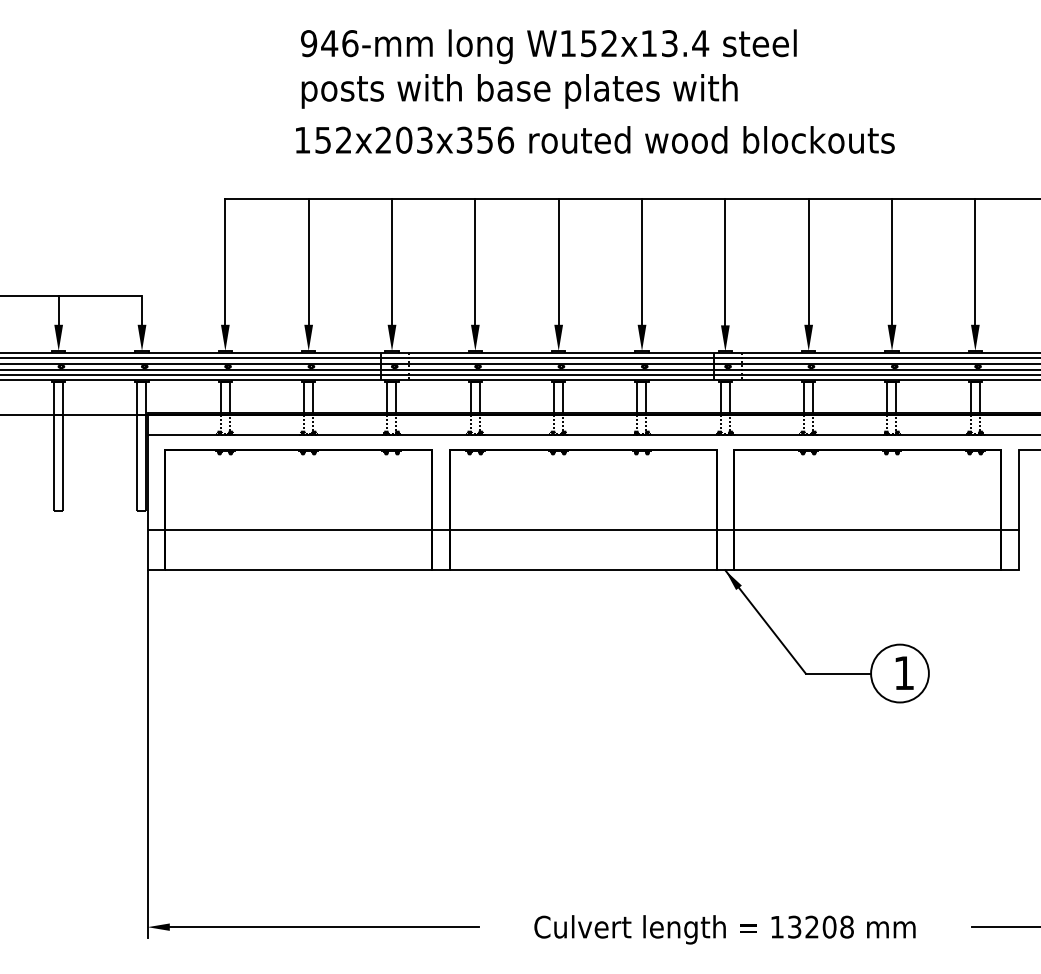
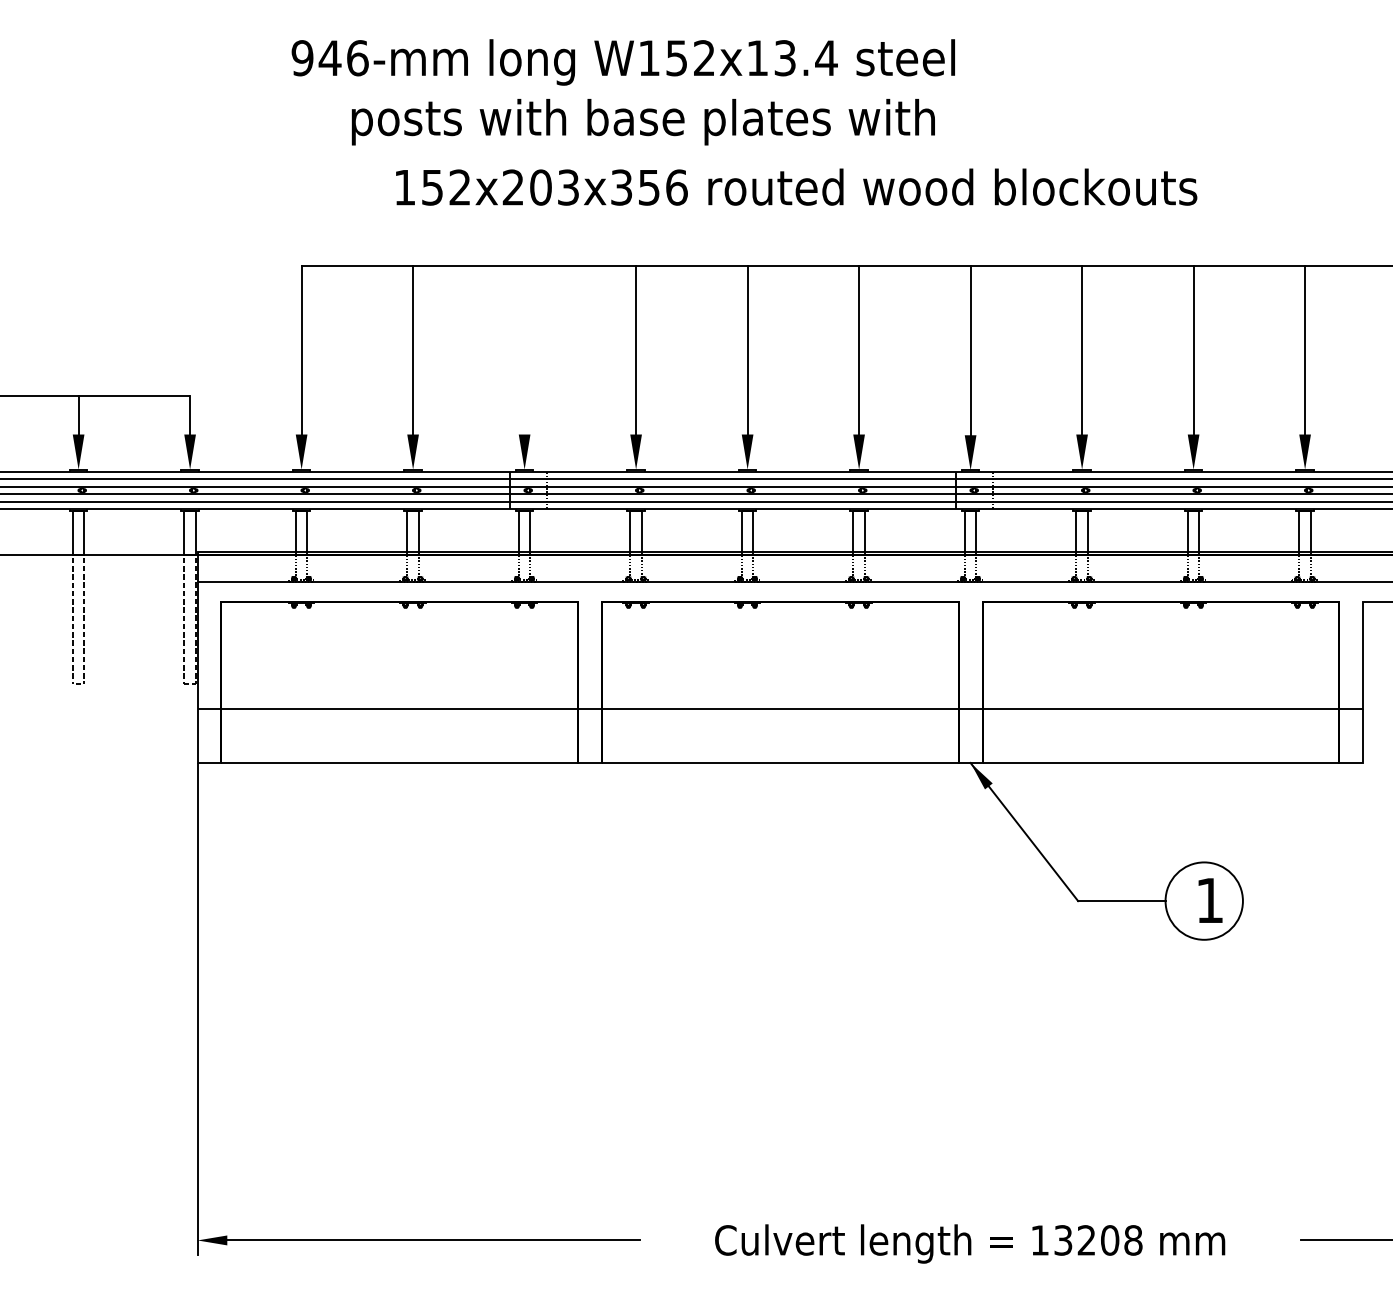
text: (548, 46) -> (622, 62), moved
text: (519, 91) -> (642, 122), moved
line: (391, 264) -> (524, 353), removed

